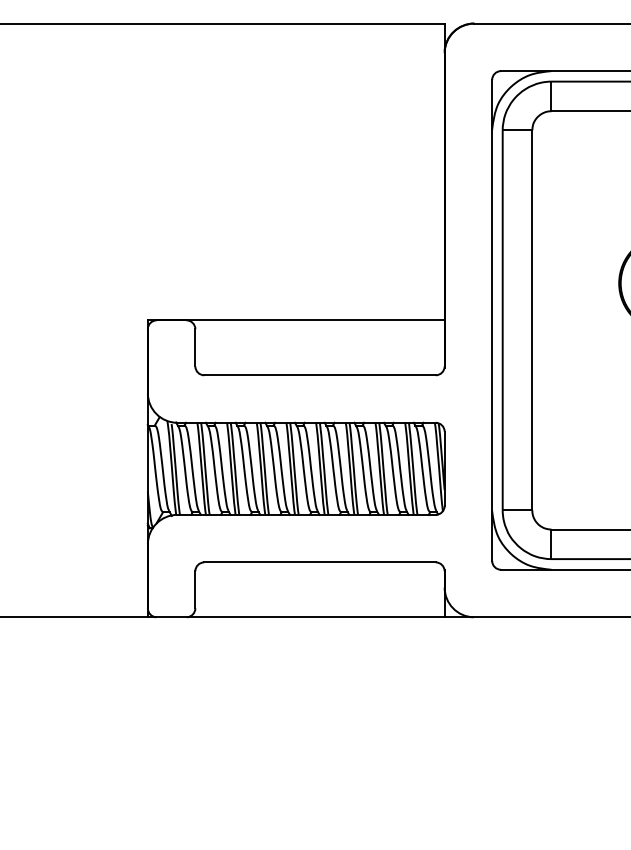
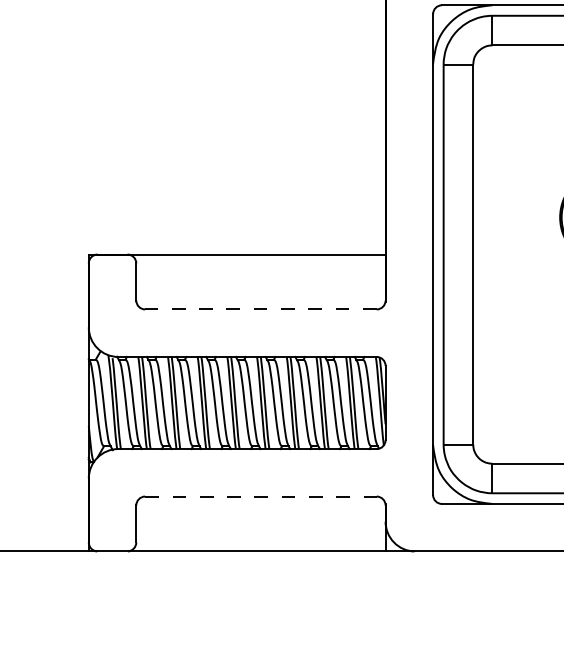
line: (320, 375) -> (261, 309), solid -> dashed
line: (320, 562) -> (261, 496), solid -> dashed

